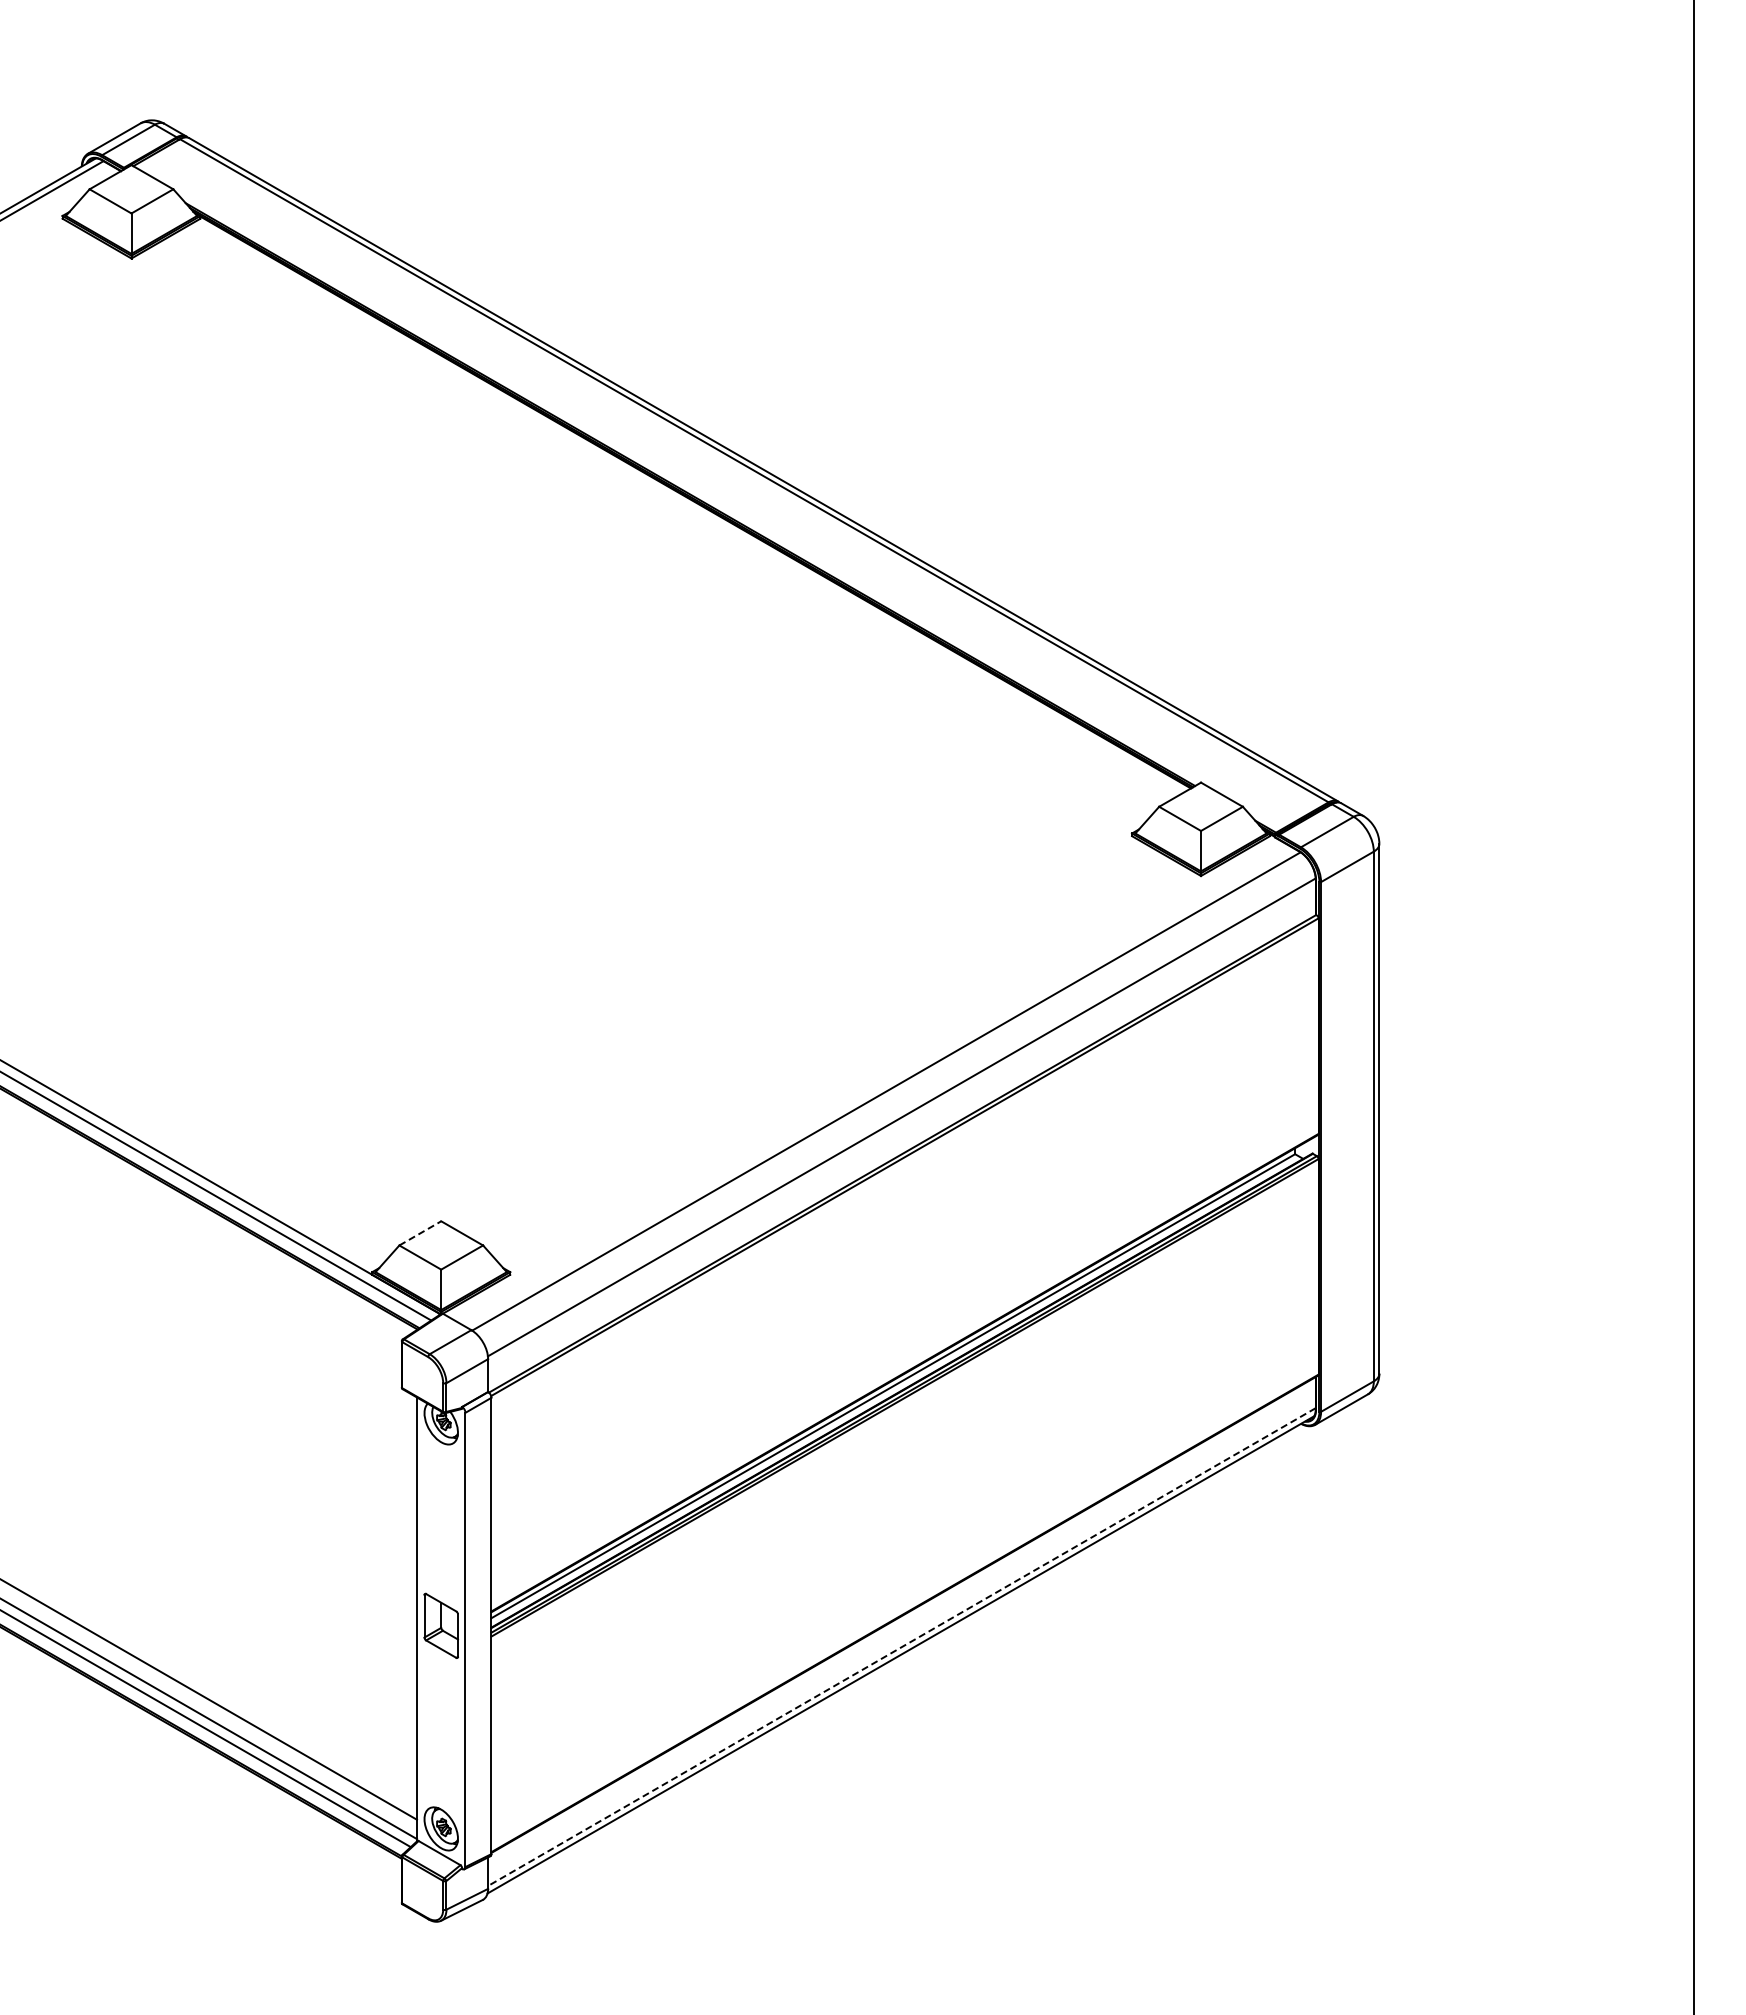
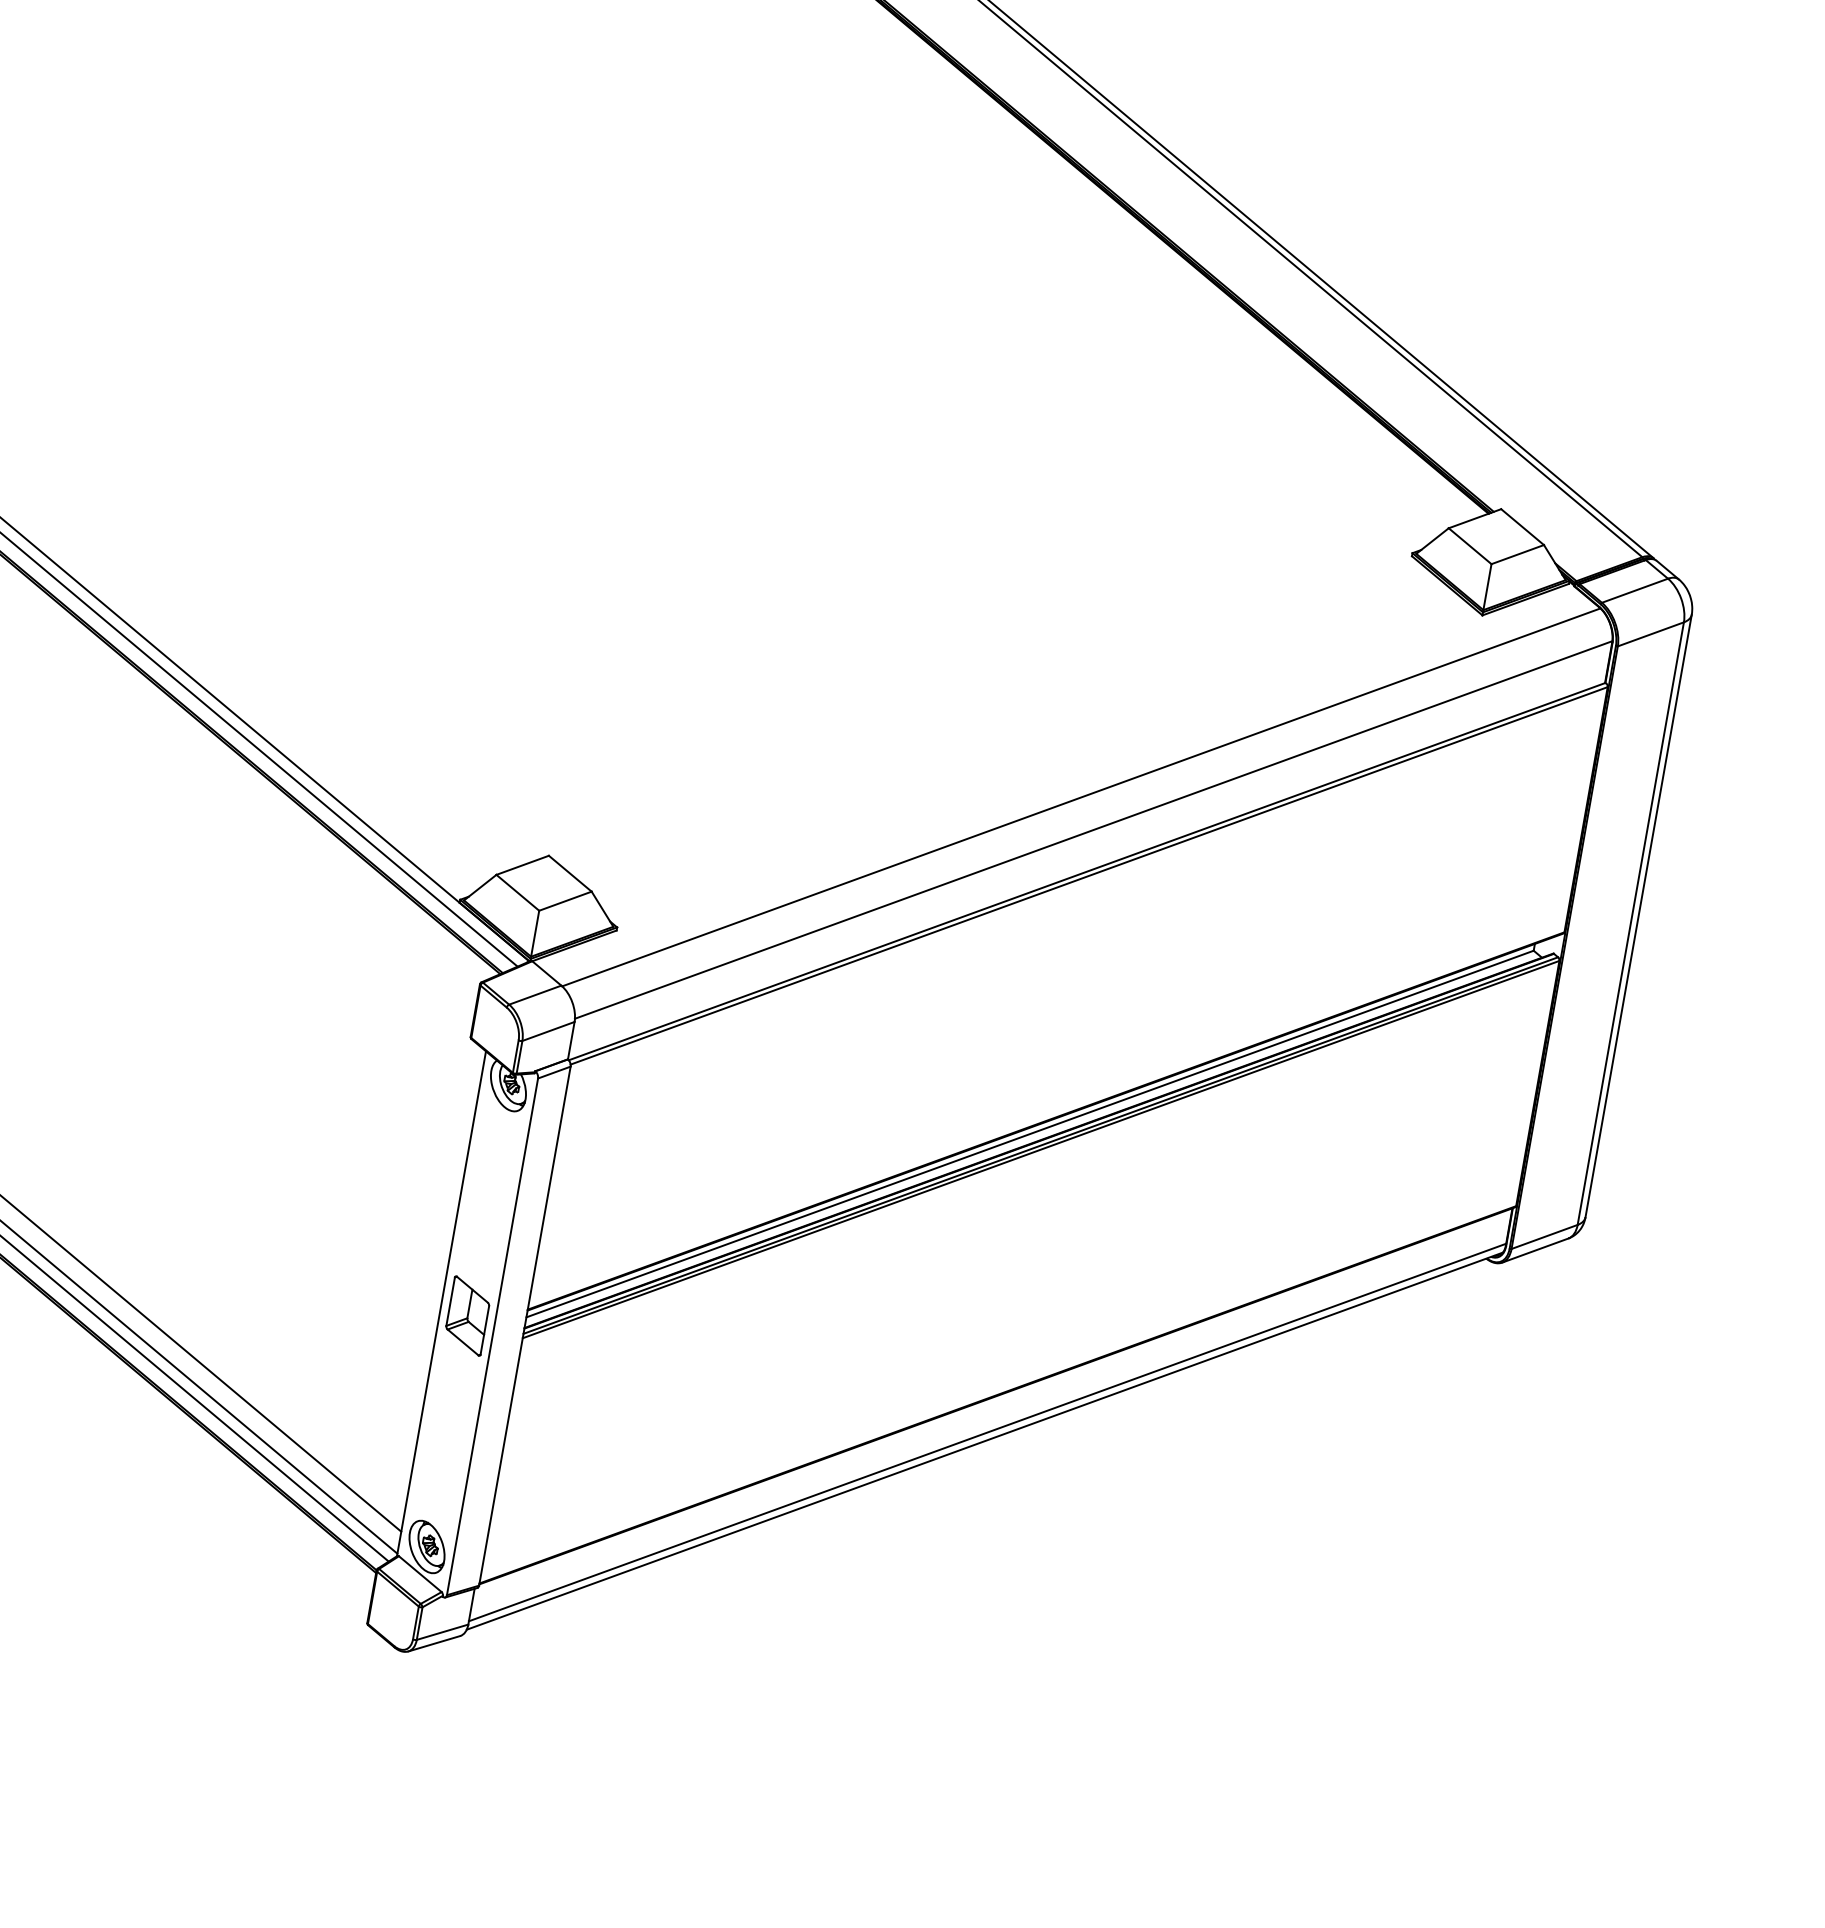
line: (420, 1233) -> (522, 865), dashed -> solid
line: (901, 1647) -> (986, 1432), dashed -> solid

